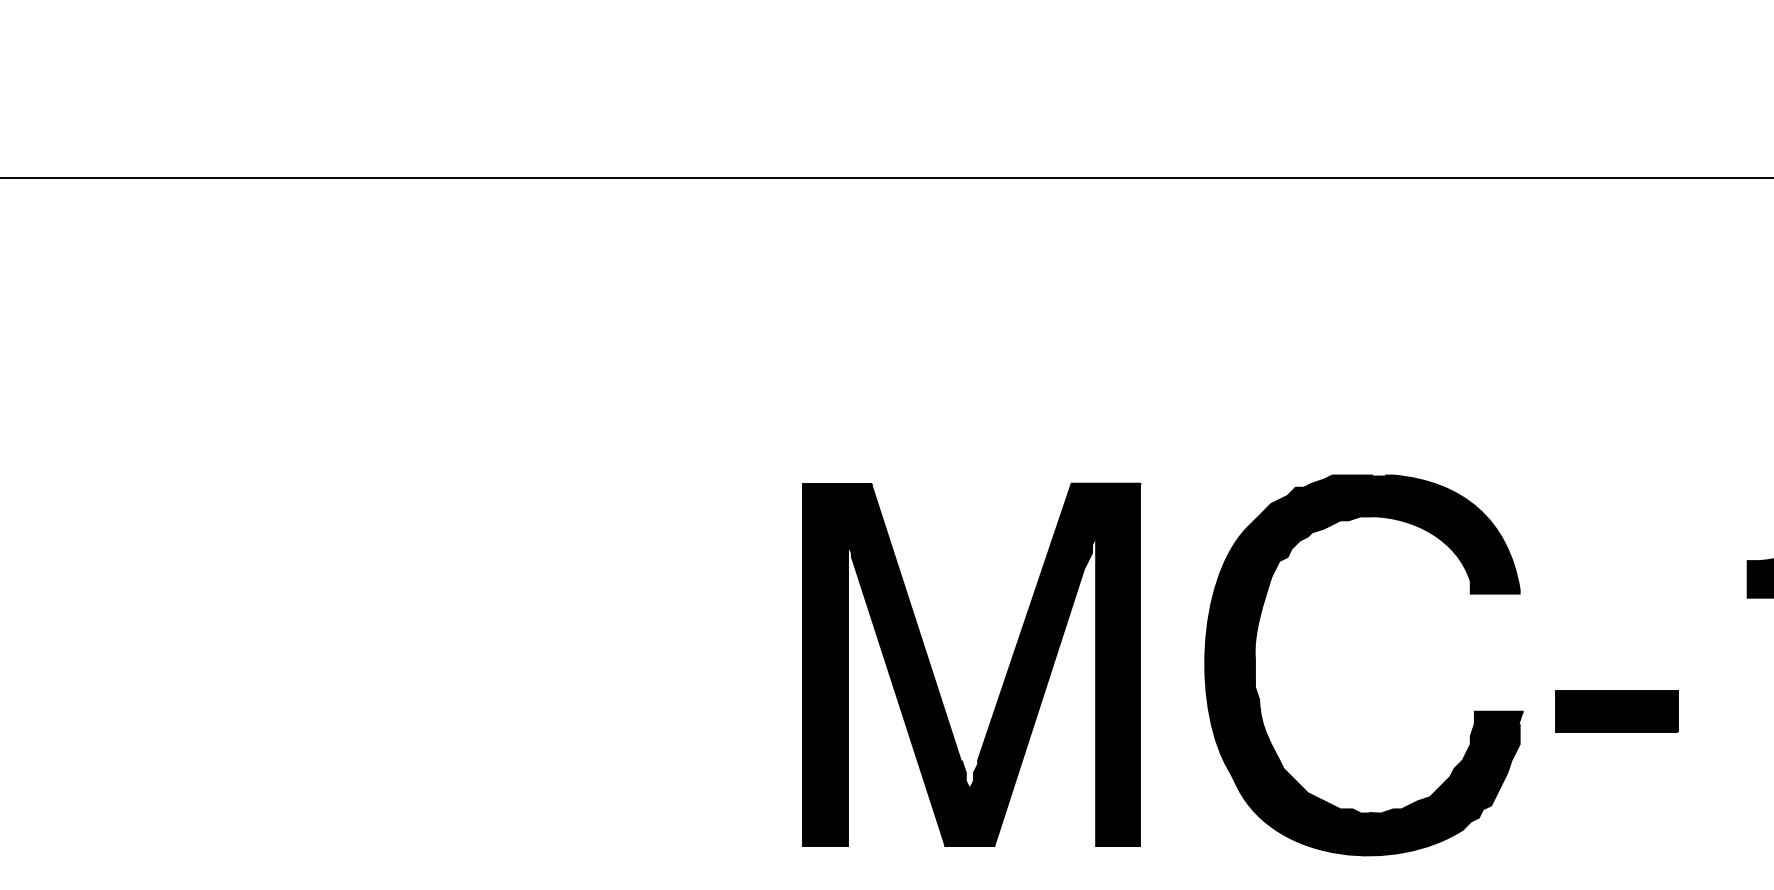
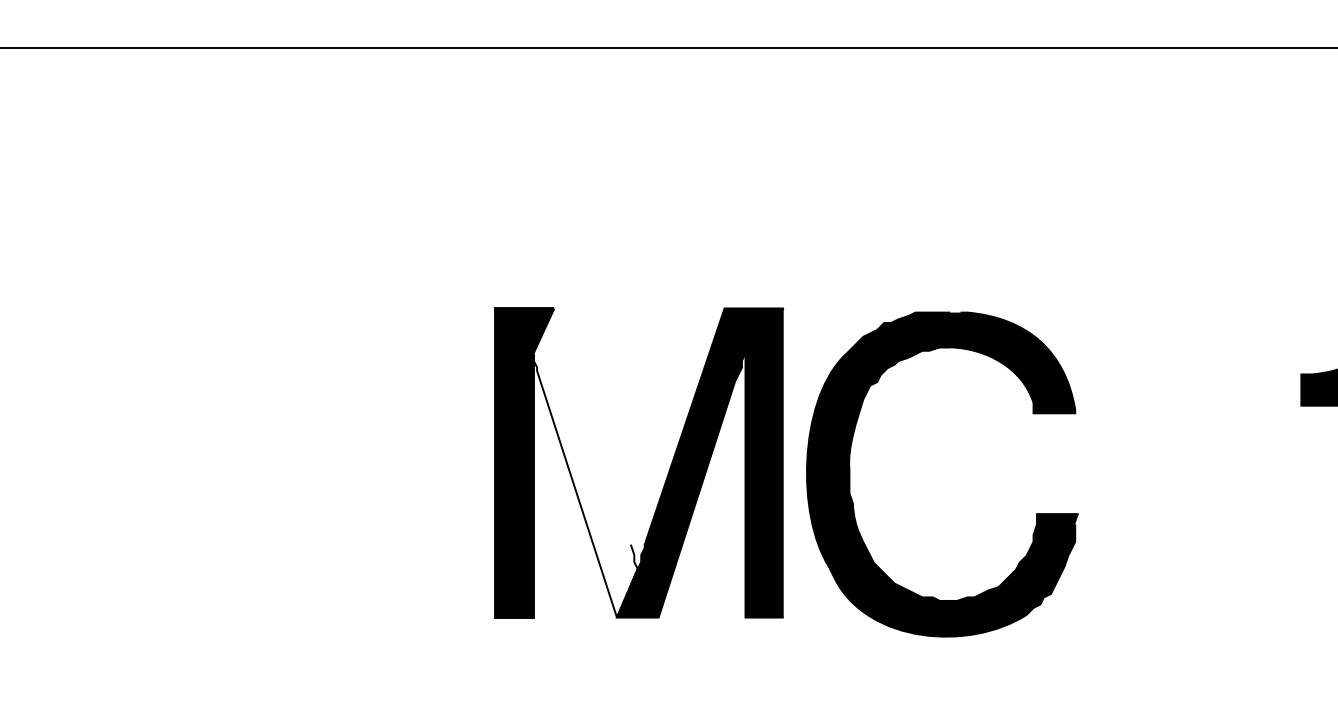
fill: (908, 664) -> (585, 462), removed
part: (1255, 665) -> (849, 474), moved
part: (1616, 711) -> (1189, 502), removed

